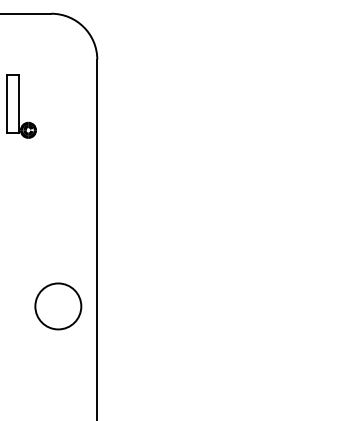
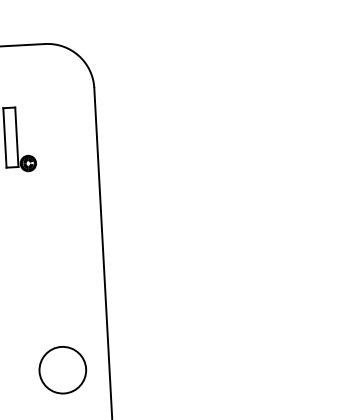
circle: (58, 306) -> (63, 370), moved

